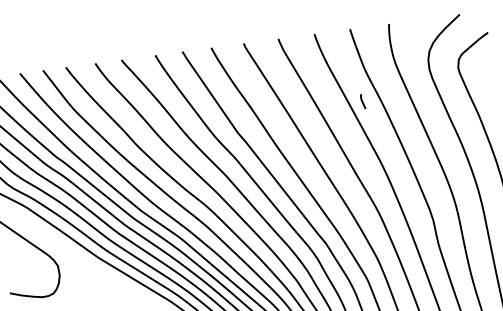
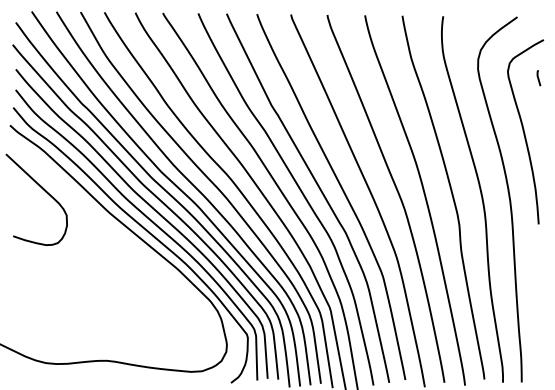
line: (362, 102) -> (538, 78), moved

